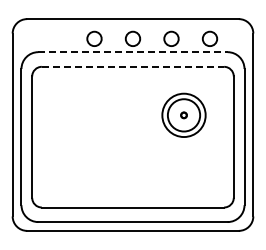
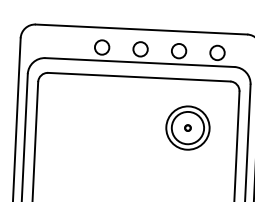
line: (133, 52) -> (140, 62), dashed -> solid
line: (133, 66) -> (139, 76), dashed -> solid

